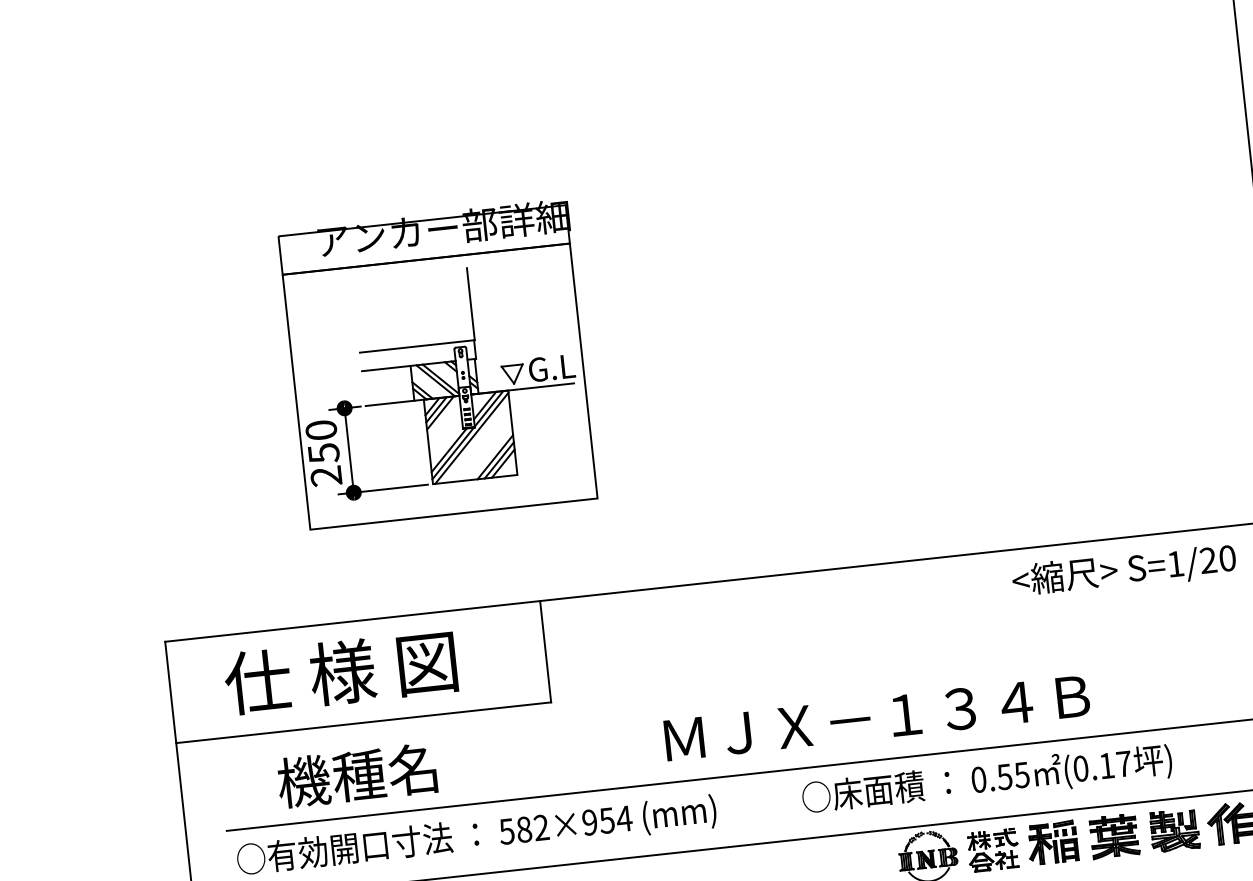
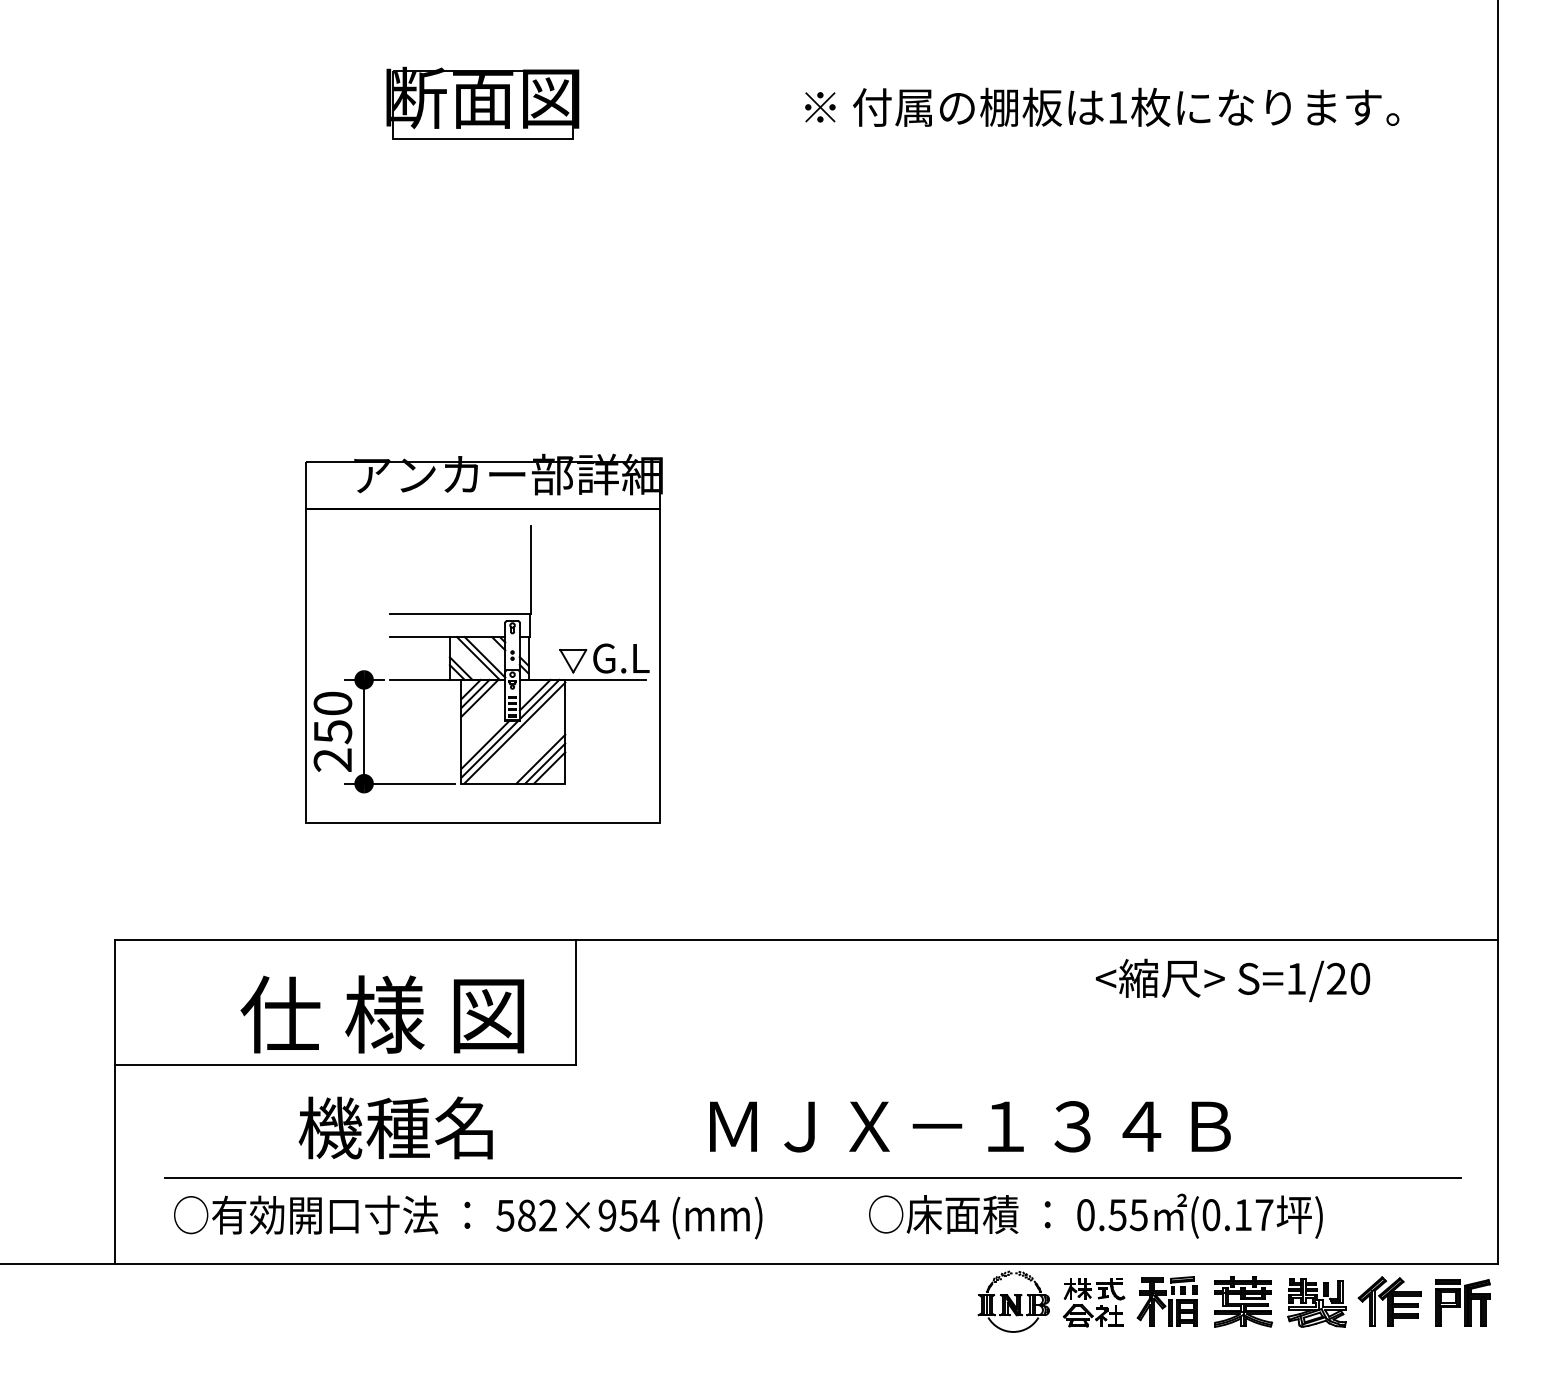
text: (1124, 570) -> (1233, 980), moved
text: (340, 672) -> (382, 1014), moved
text: (356, 775) -> (395, 1127), moved

